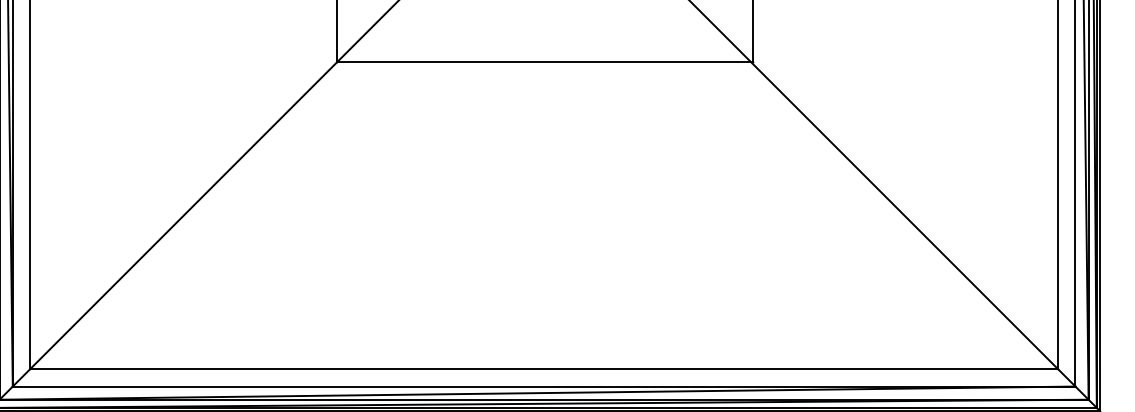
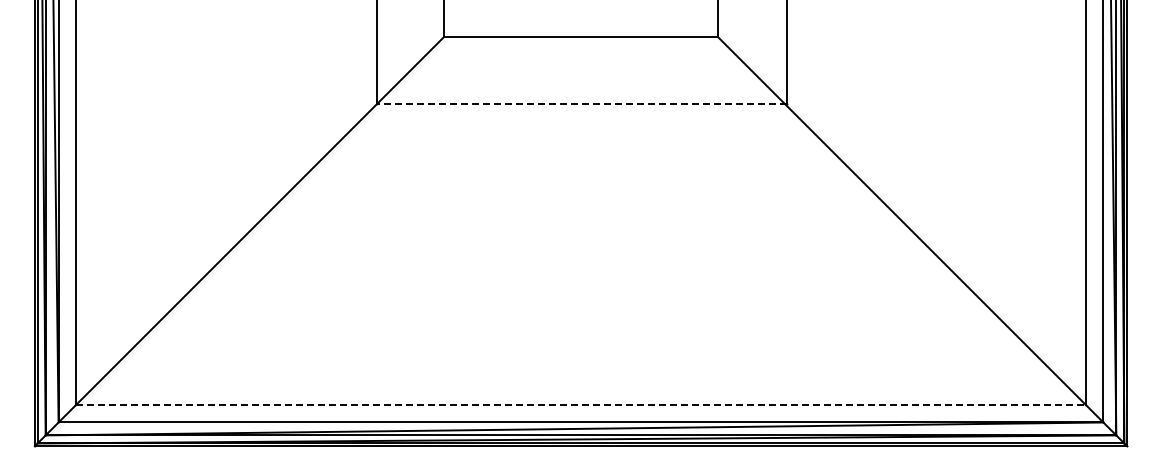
line: (544, 62) -> (581, 103), solid -> dashed
line: (544, 369) -> (581, 405), solid -> dashed

